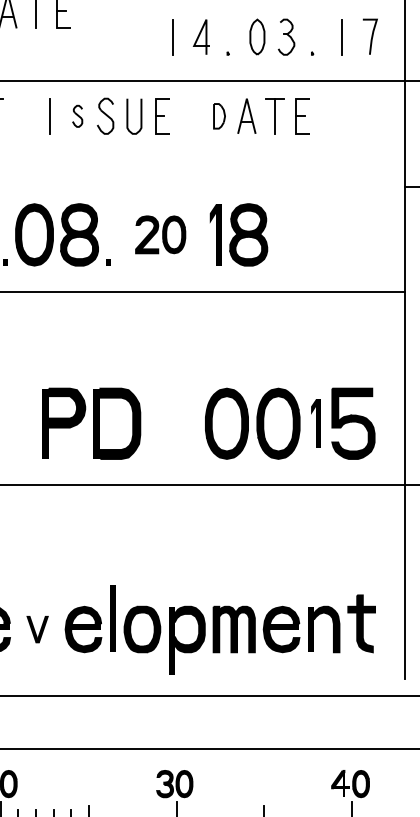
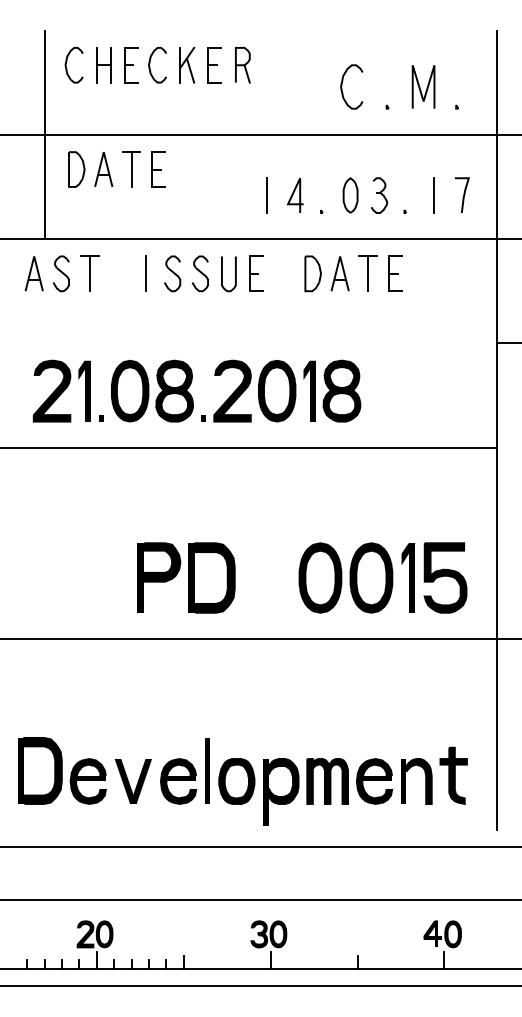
part: (77, 115) -> (172, 273), size x1.67
part: (218, 115) -> (312, 273), size x1.43
part: (160, 234) -> (254, 390), size x1.67
part: (315, 423) -> (408, 577), size x1.43
part: (36, 629) -> (132, 781), size x1.67

